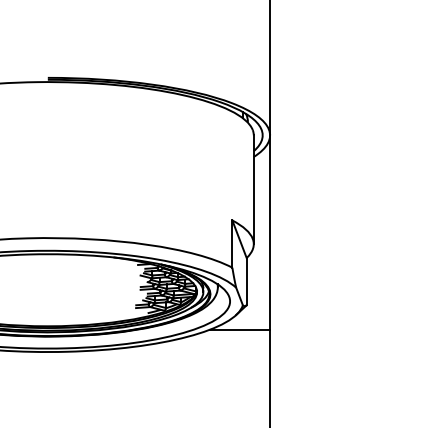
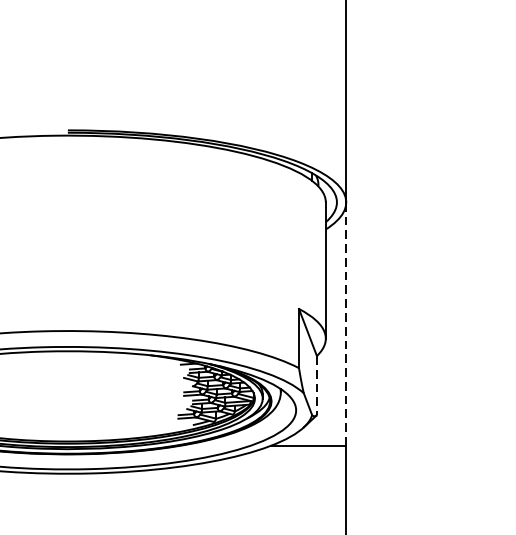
line: (270, 232) -> (346, 324), solid -> dashed
line: (246, 281) -> (316, 385), solid -> dashed

